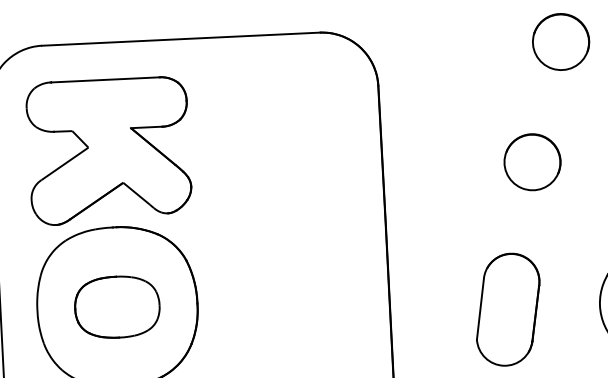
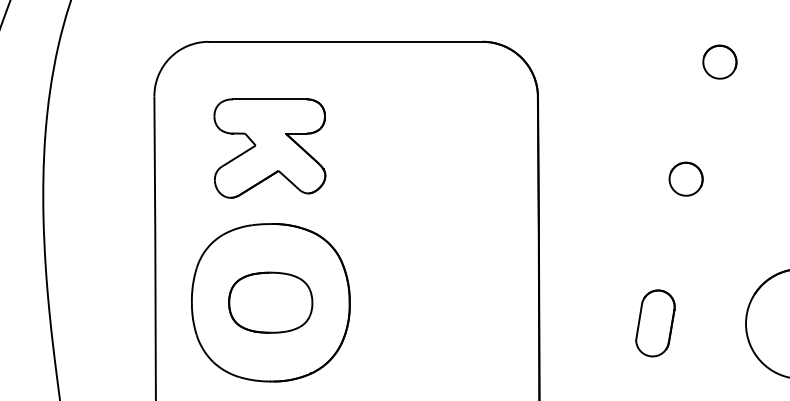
part: (560, 41) -> (719, 61), size x0.6
part: (108, 150) -> (269, 148), size x0.7
part: (531, 161) -> (685, 178), size x0.6
part: (508, 309) -> (655, 323), size x0.6

